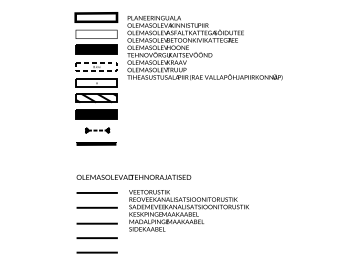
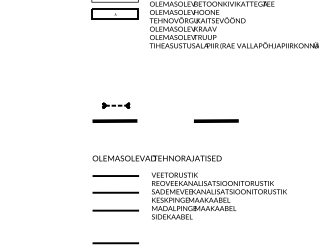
fill: (96, 49) -> (114, 14), removed
part: (96, 90) -> (114, 60), removed
line: (186, 143) -> (216, 120), added
line: (96, 237) -> (114, 226), removed

